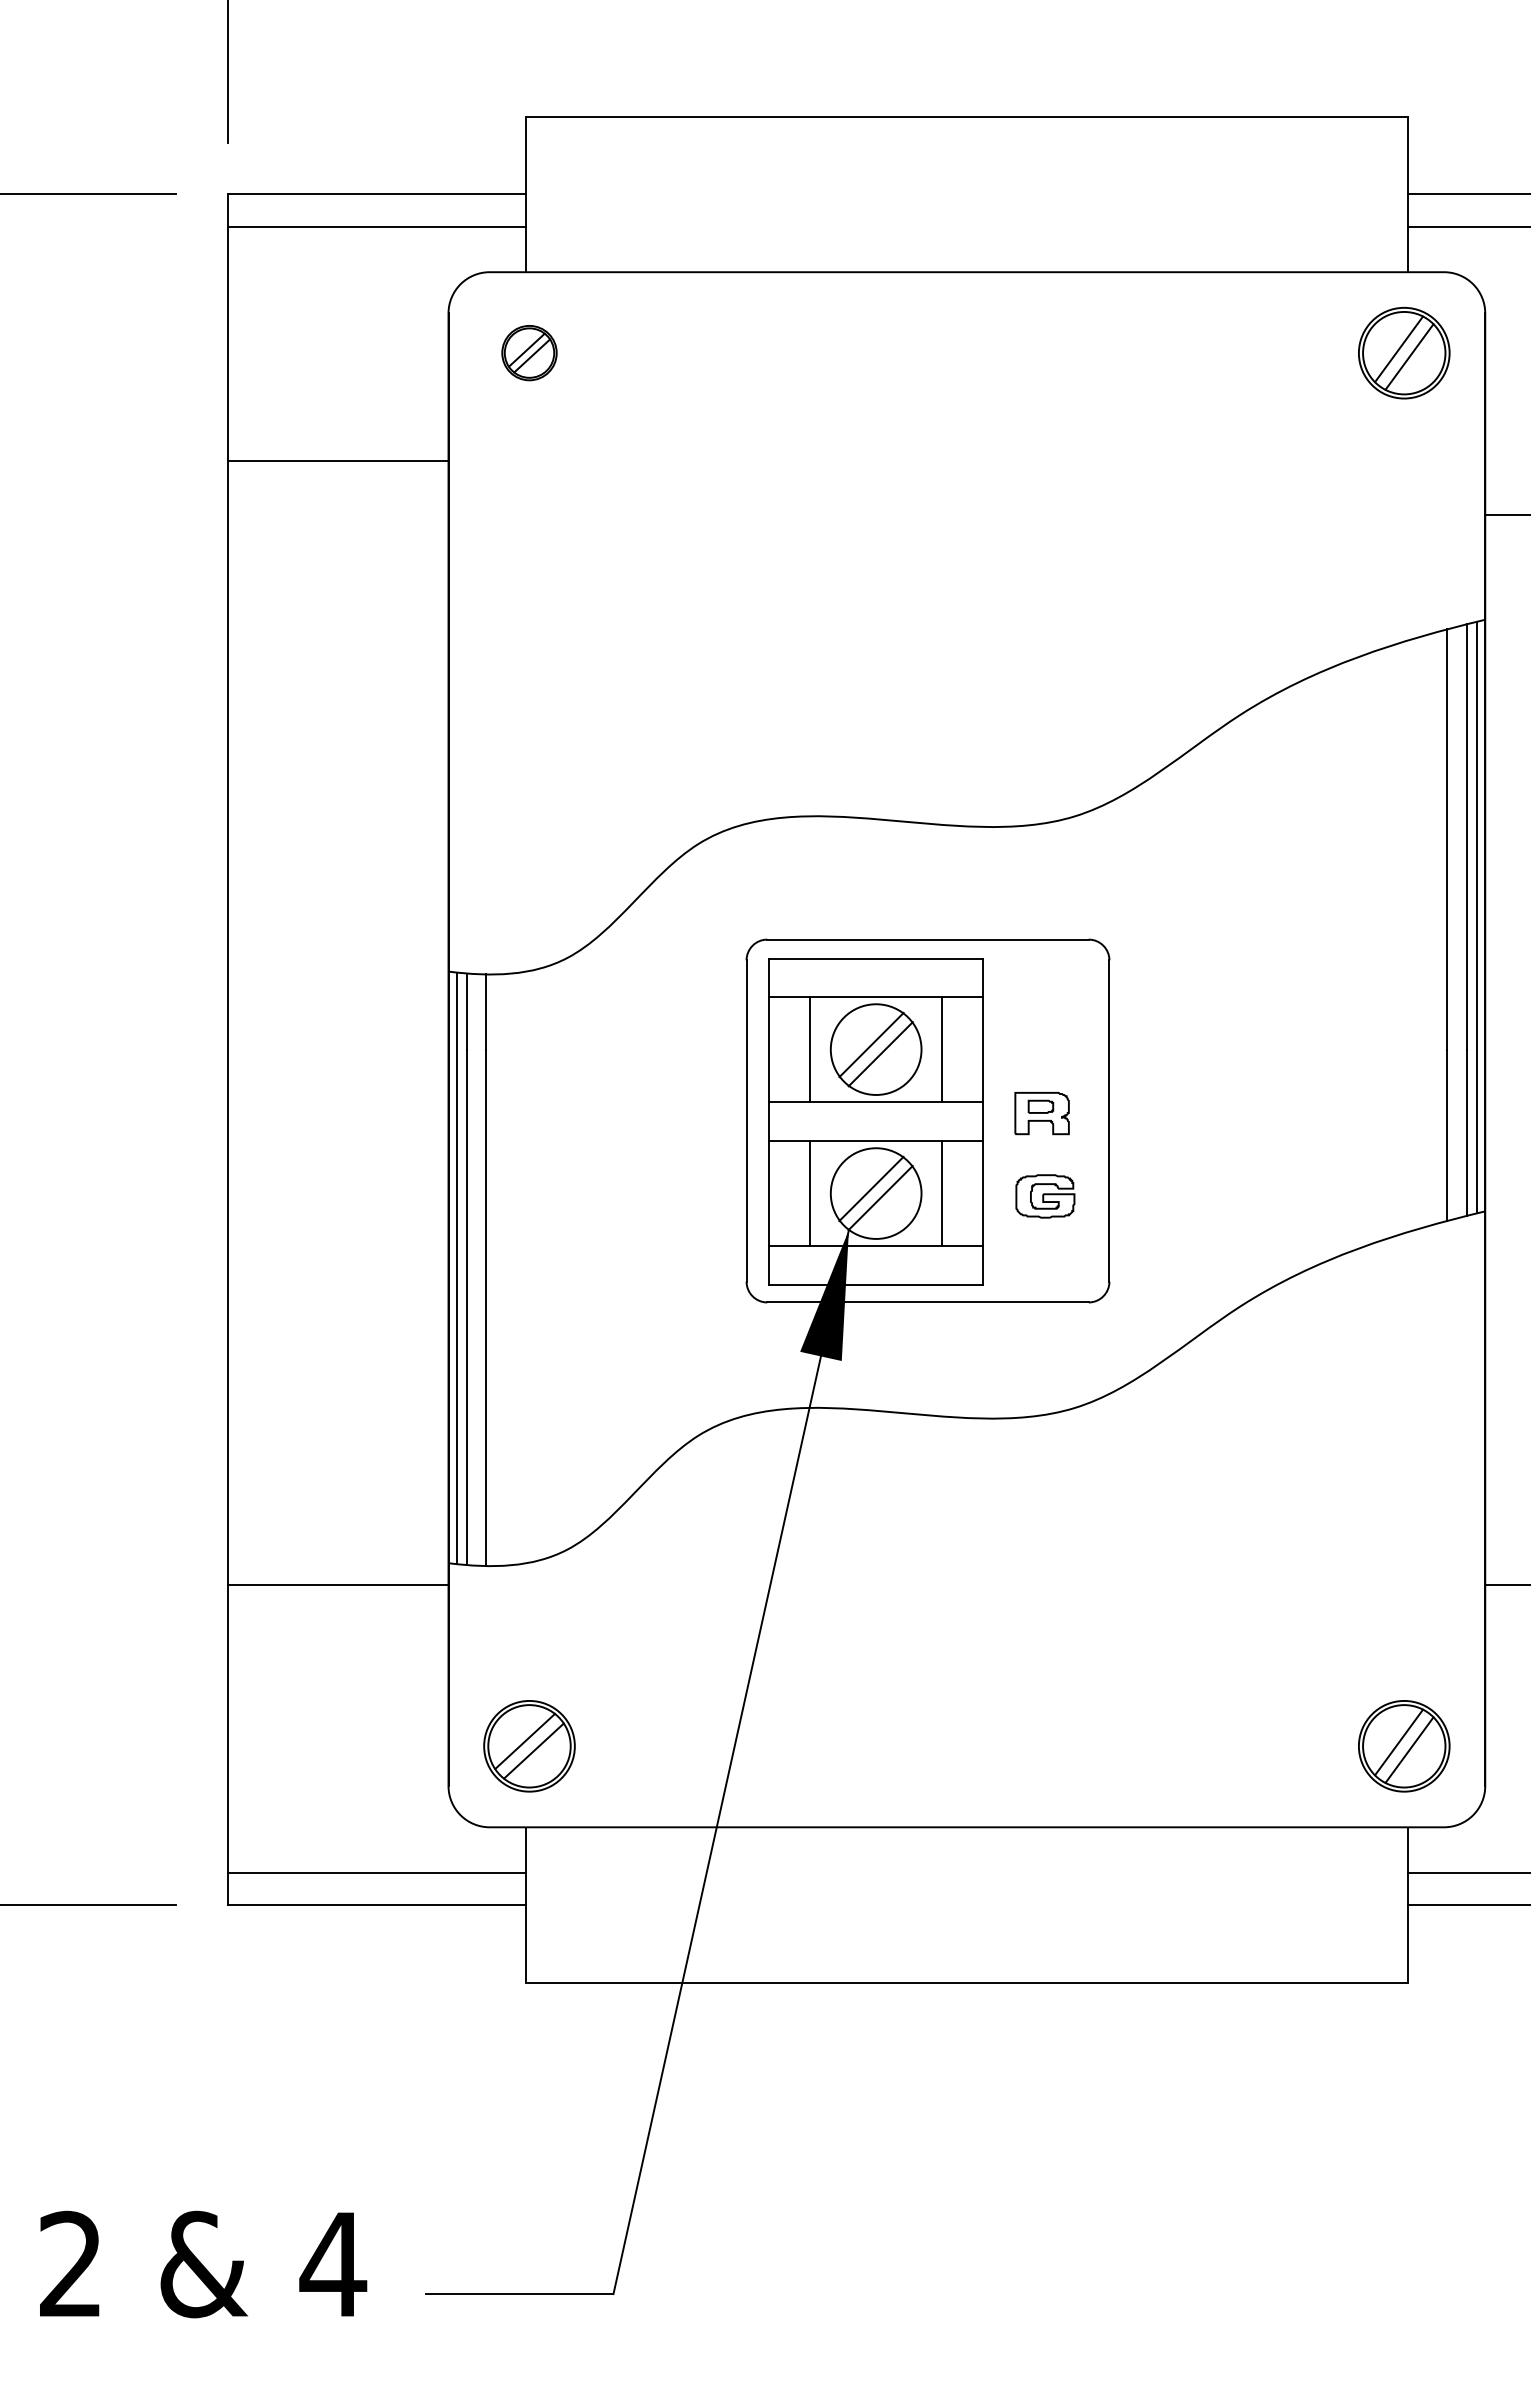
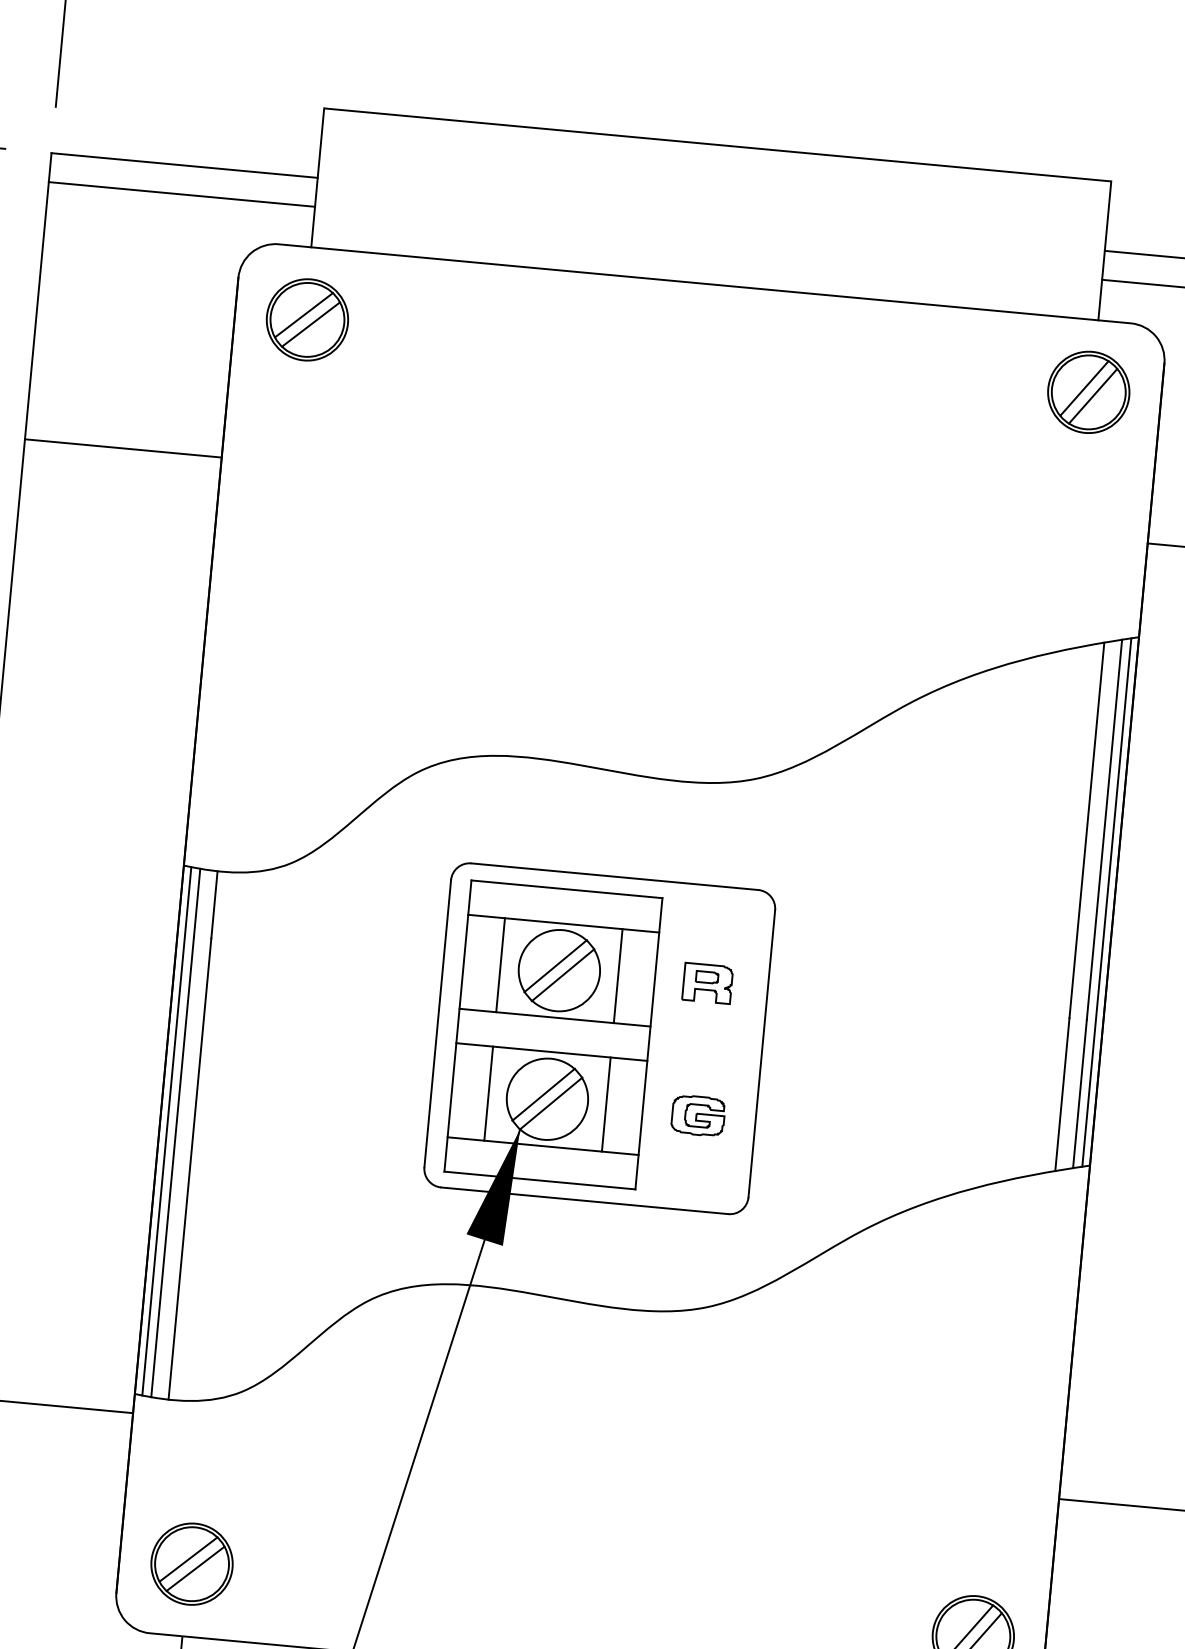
part: (529, 352) -> (307, 319), size x1.67
line: (338, 460) -> (123, 448), moved
part: (1041, 1113) -> (707, 983), moved

